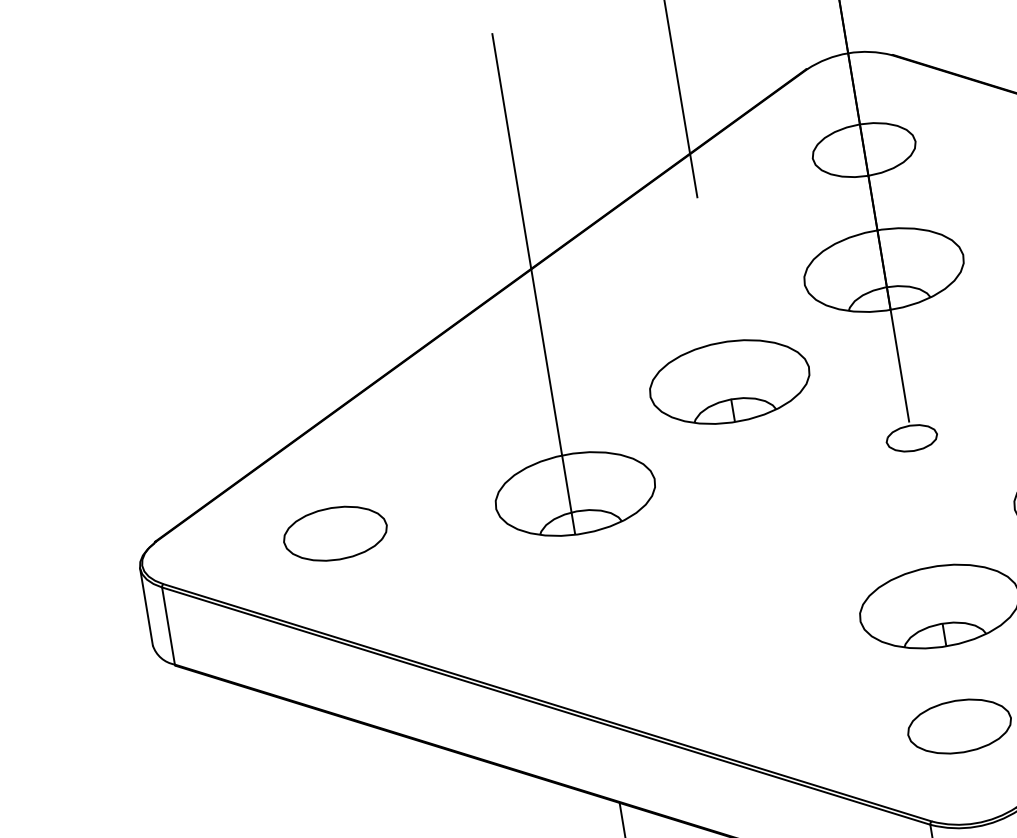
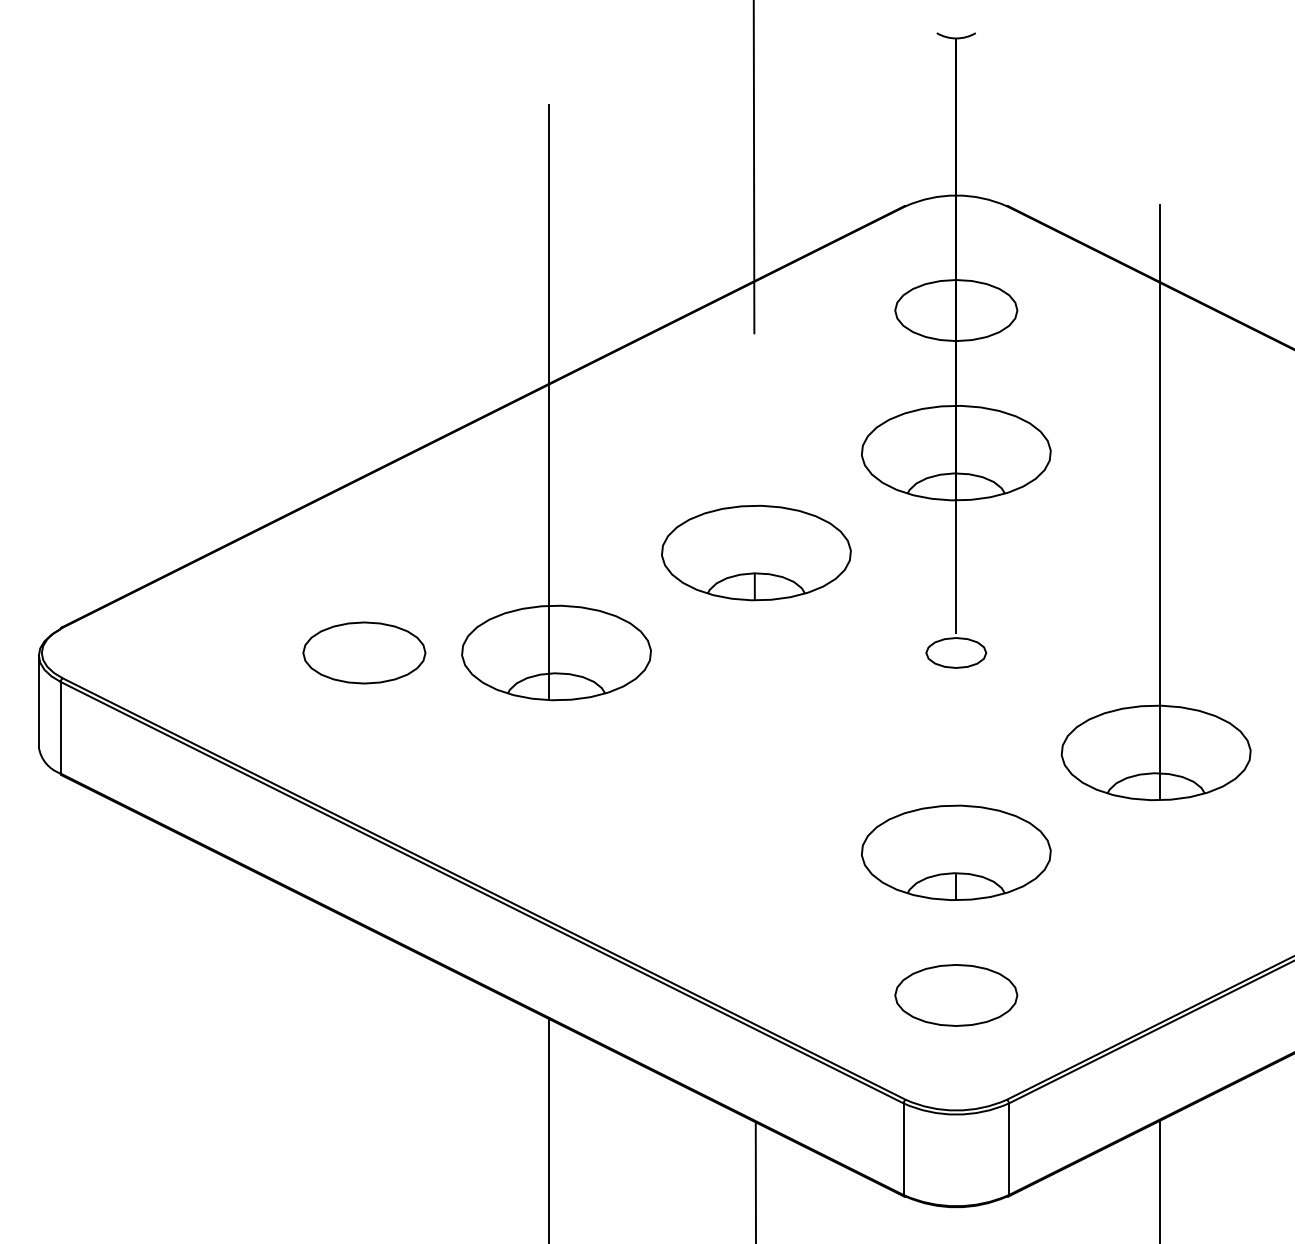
part: (335, 533) -> (364, 652), moved

